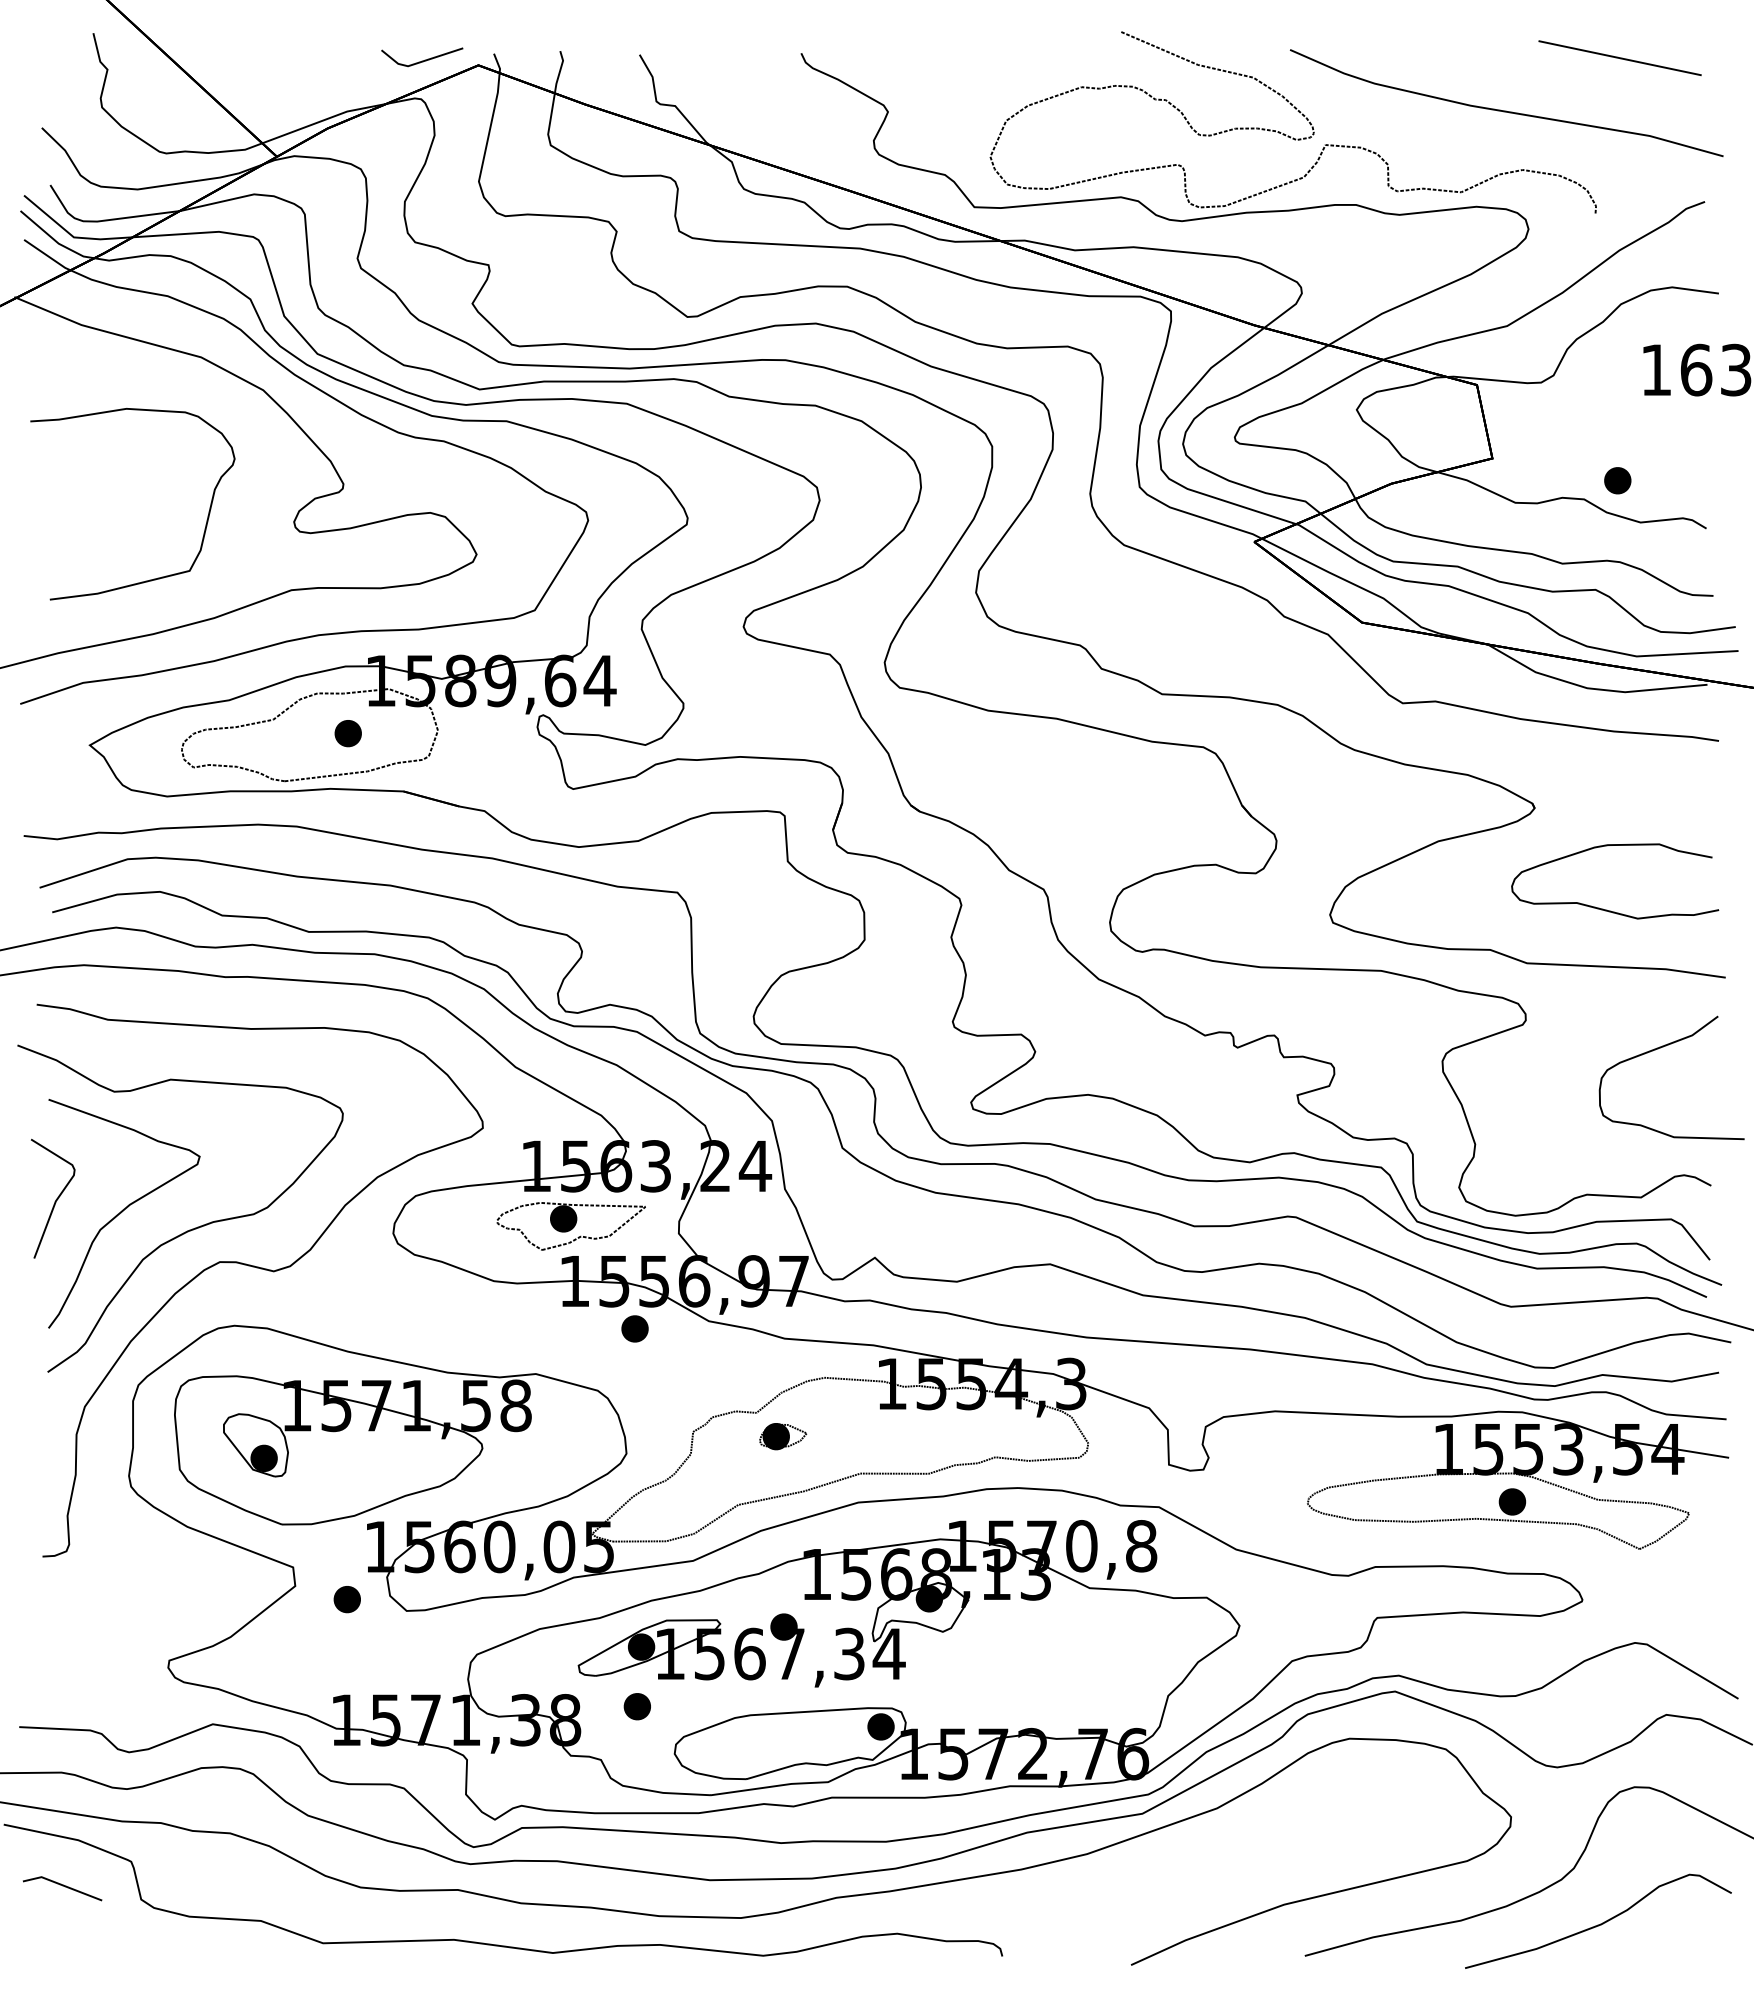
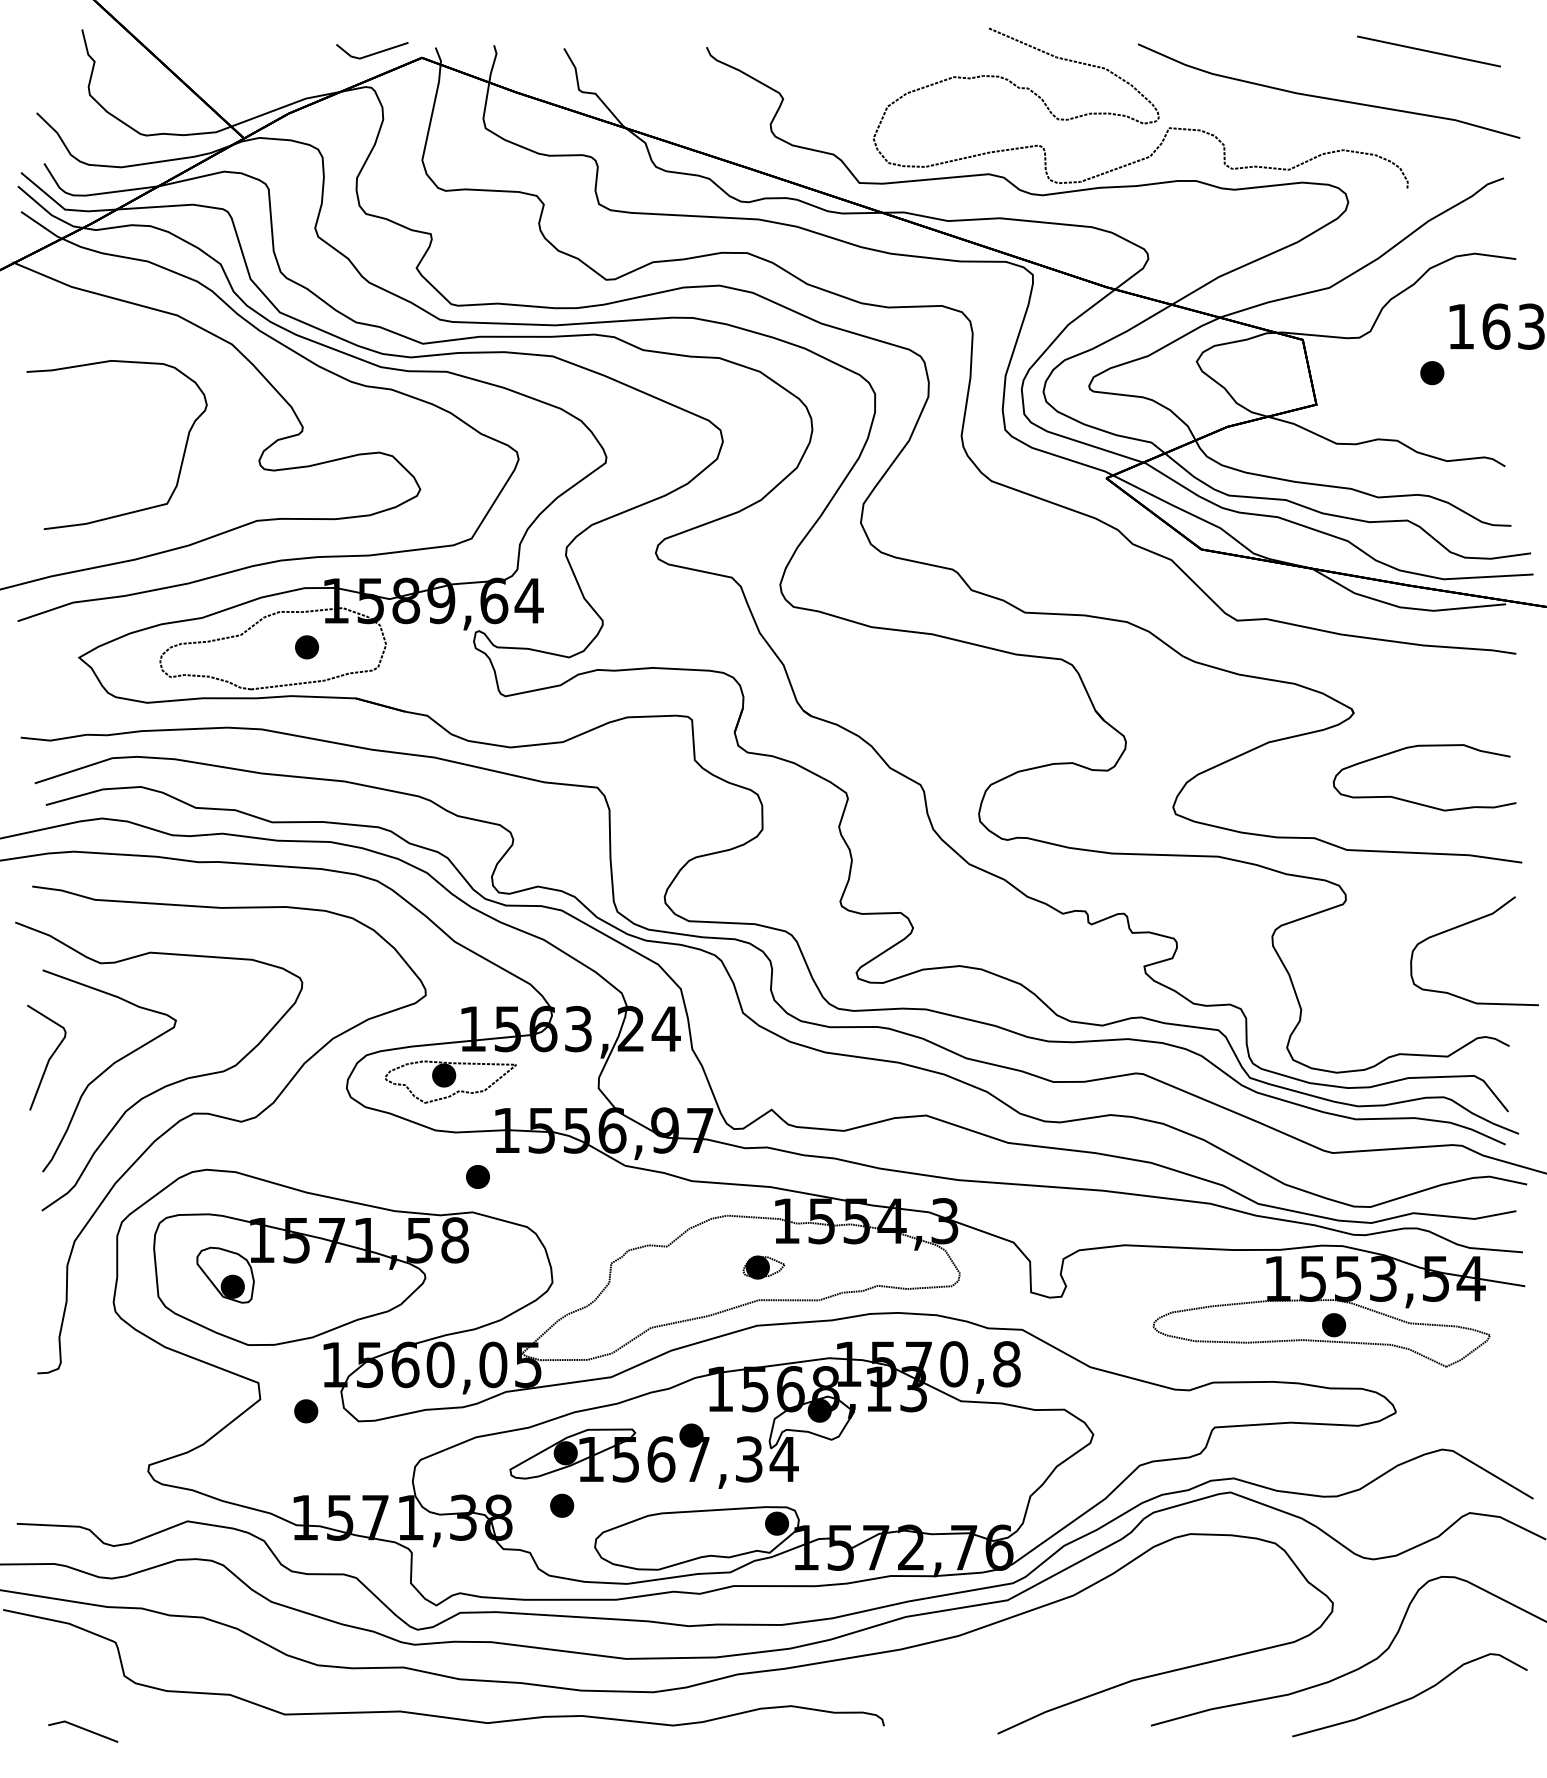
part: (1617, 480) -> (1432, 372), moved
part: (570, 1226) -> (450, 1082), moved
part: (634, 1328) -> (477, 1176), moved
part: (783, 1436) -> (764, 1267), moved
part: (62, 1888) -> (83, 1731), moved

